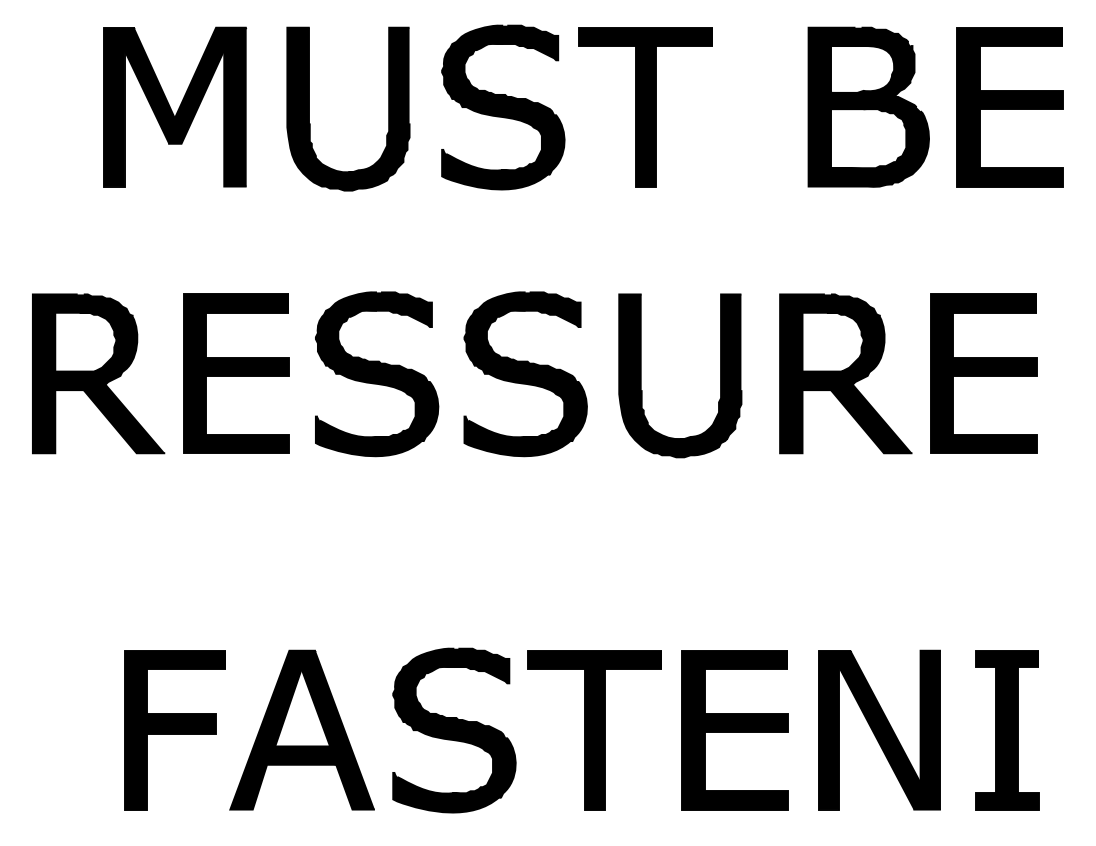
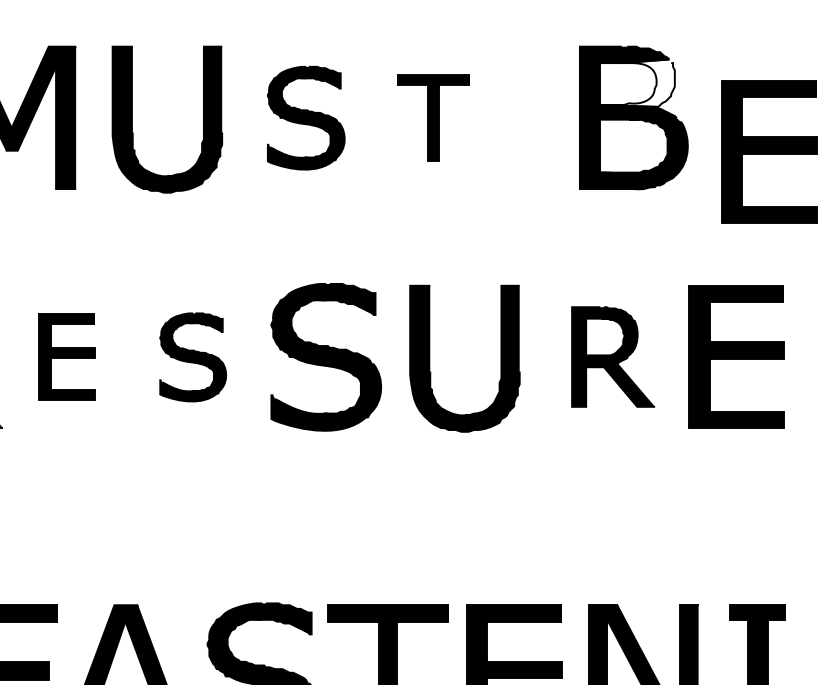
fill: (872, 67) -> (637, 82), removed
part: (503, 107) -> (306, 118), size x0.7
part: (645, 107) -> (433, 118), size x0.6
part: (1009, 107) -> (768, 152), moved
part: (236, 373) -> (67, 356), size x0.6
part: (845, 373) -> (612, 356), size x0.7
part: (377, 374) -> (193, 357), size x0.6

